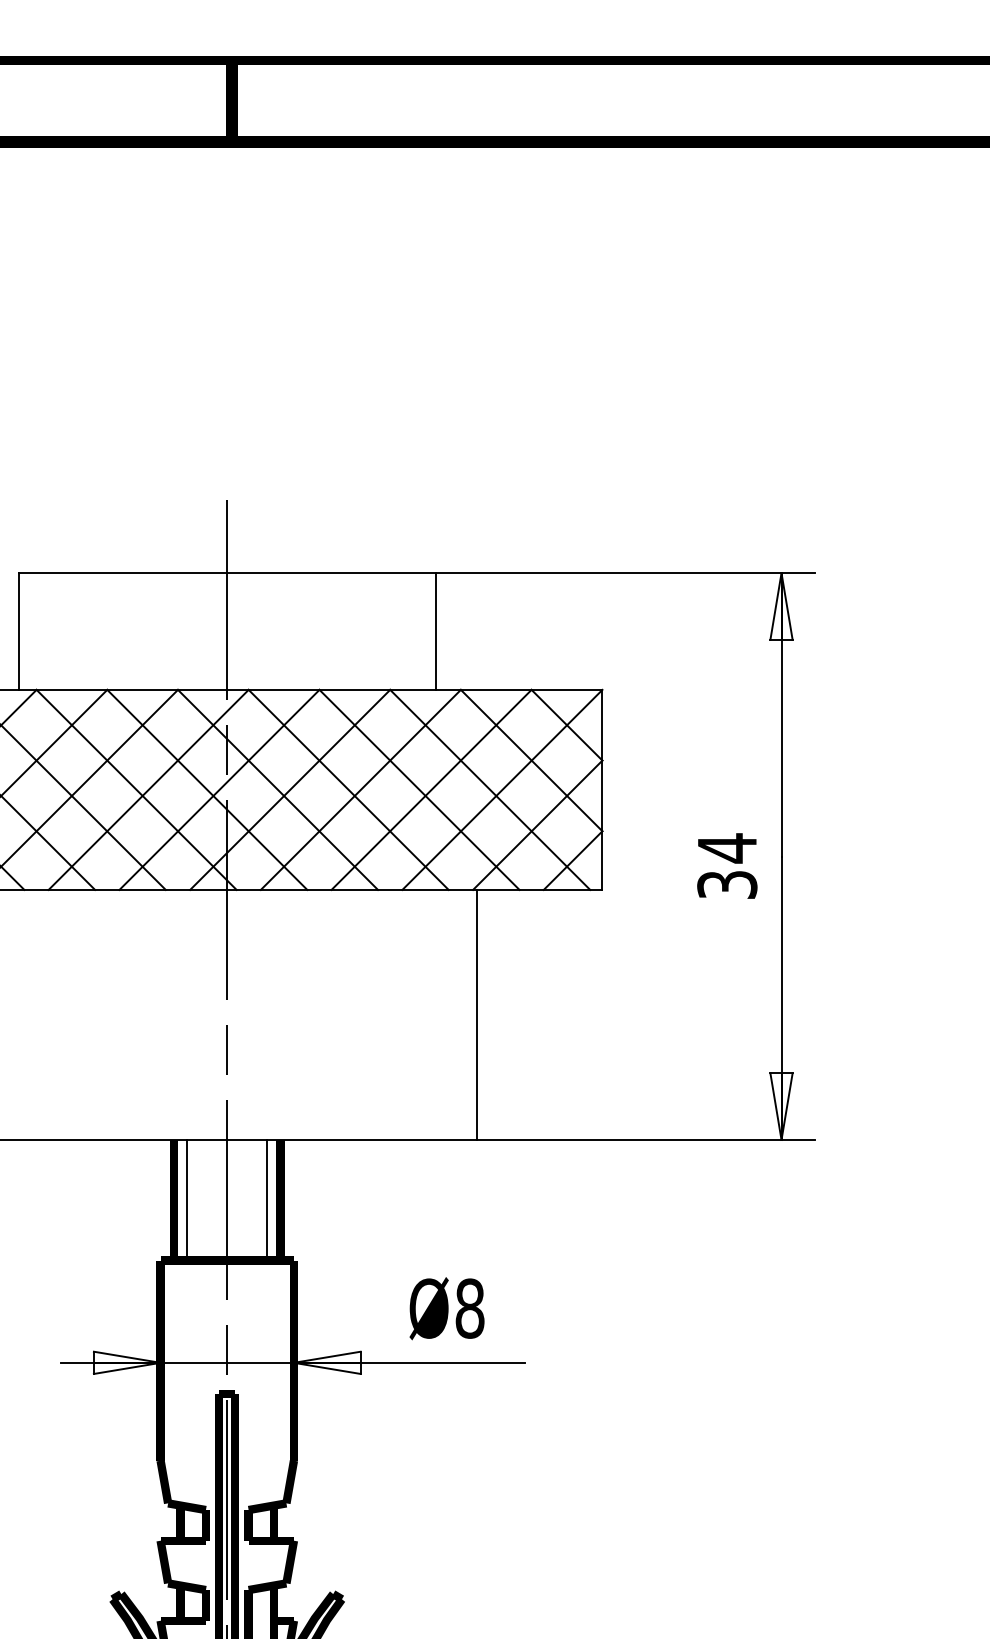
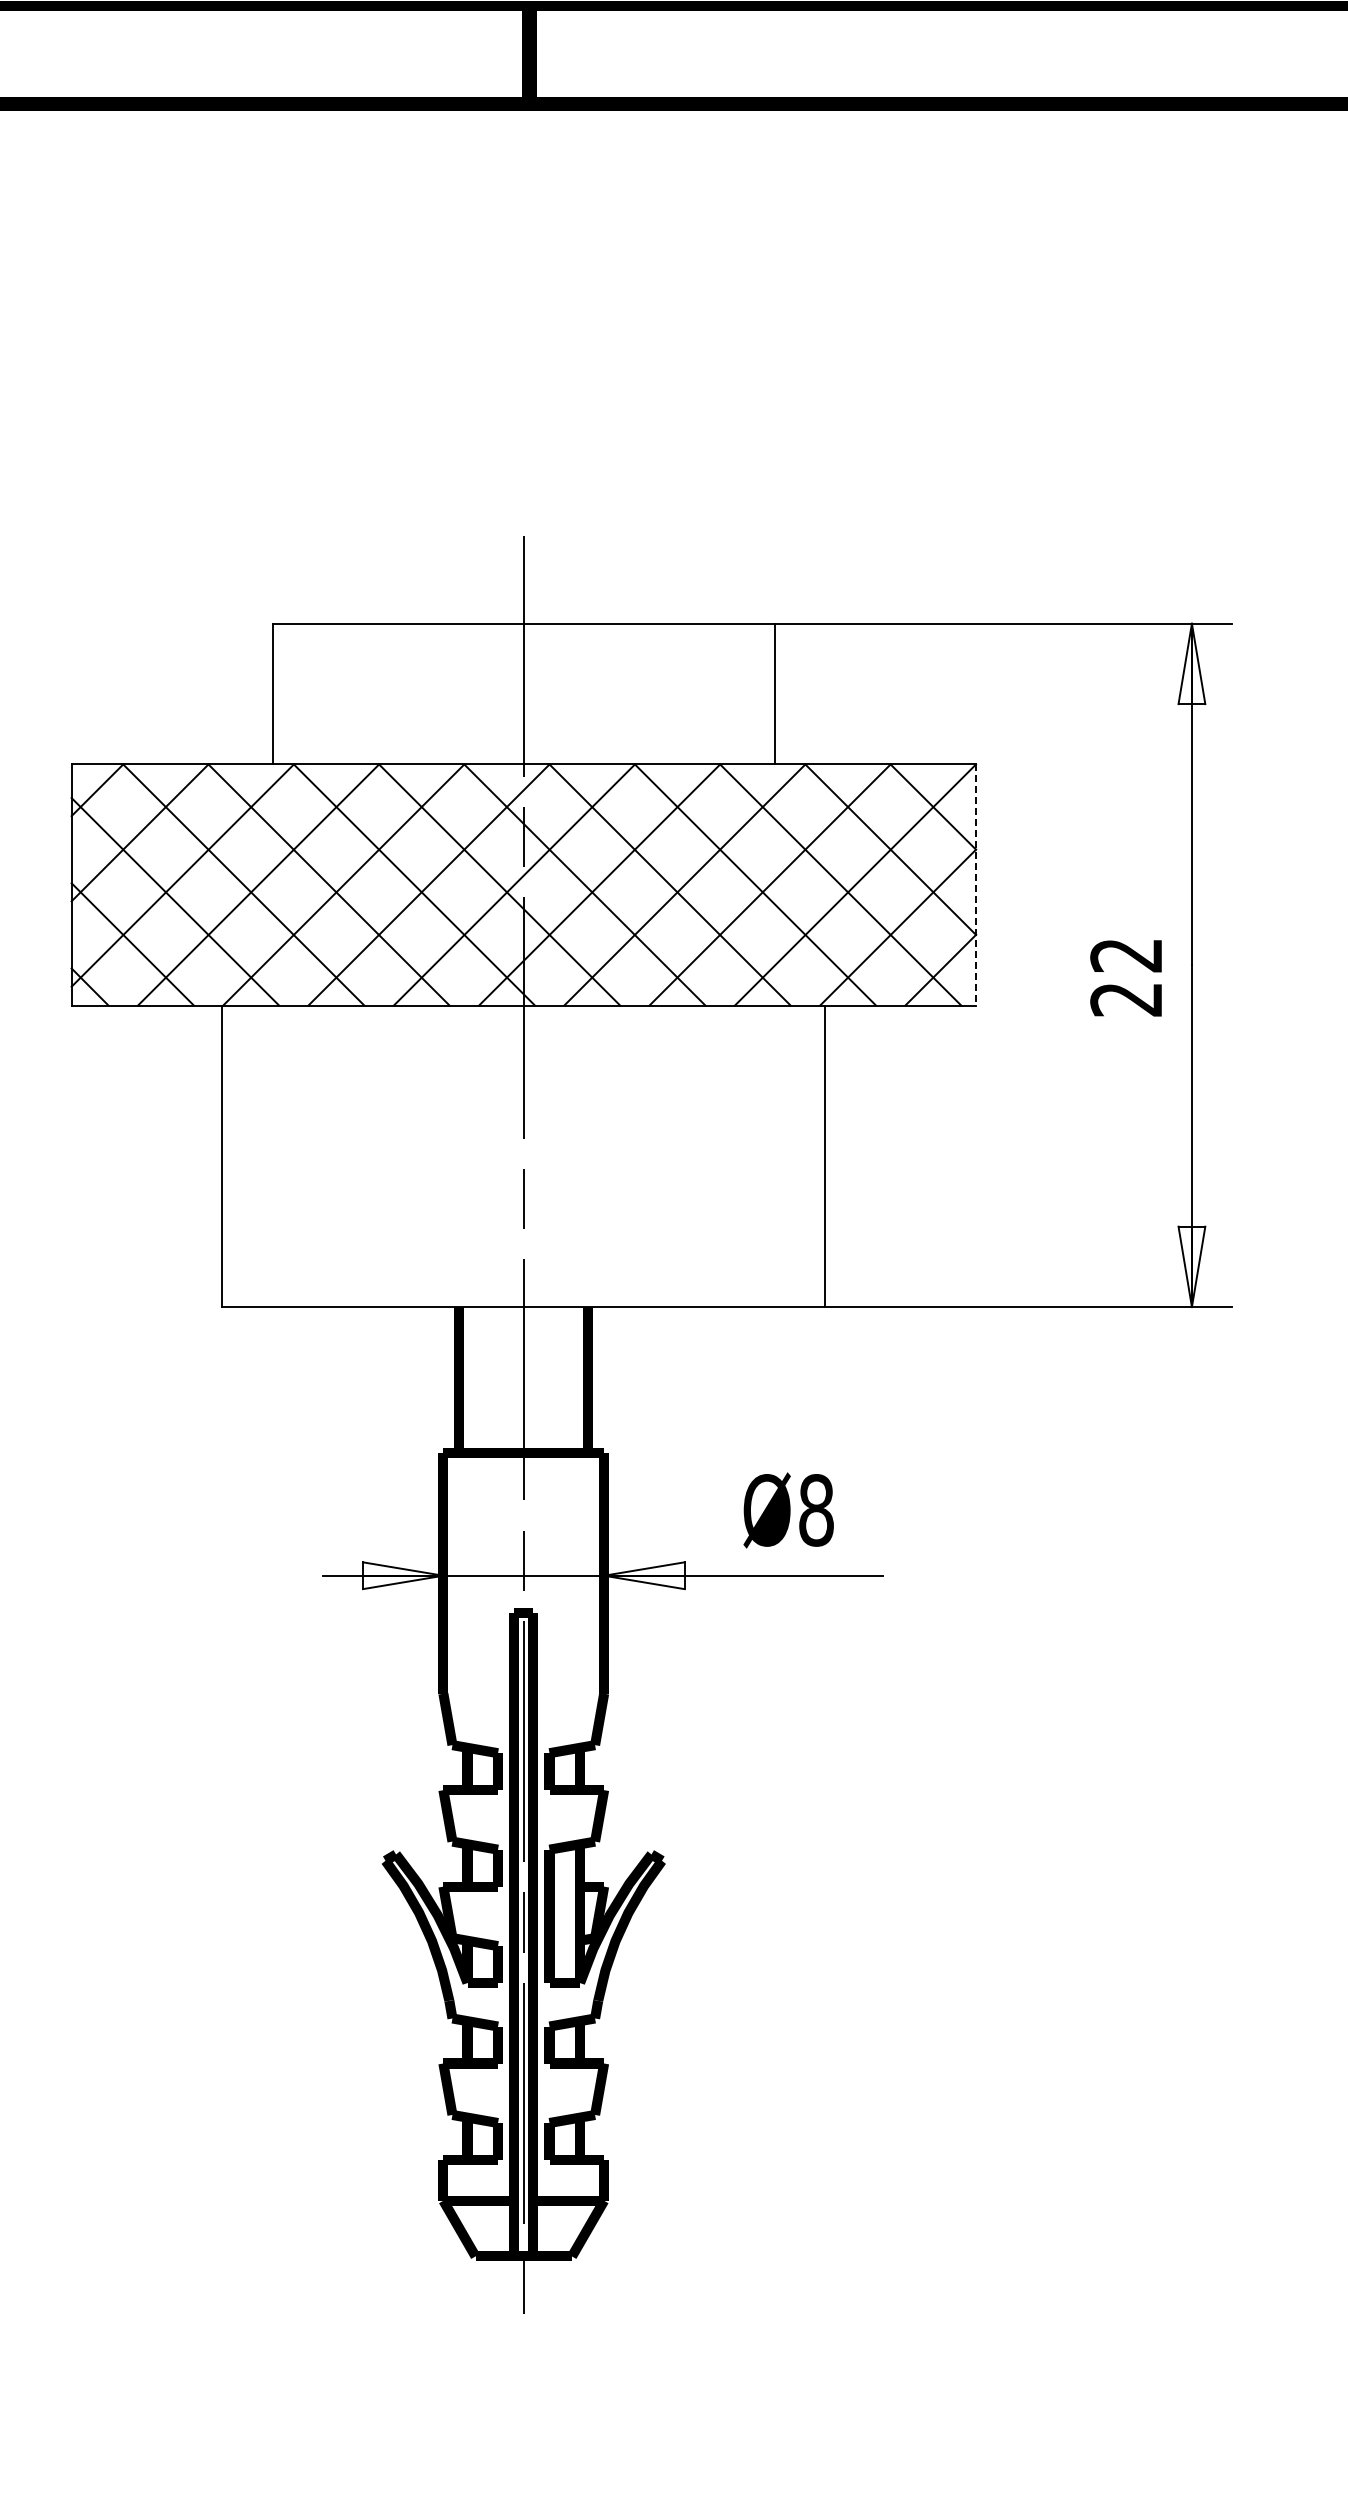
line: (601, 790) -> (975, 885), solid -> dashed
text: (727, 865) -> (1126, 976), 34 -> 22
line: (187, 1200) -> (475, 1379), removed
line: (267, 1200) -> (572, 1379), removed

